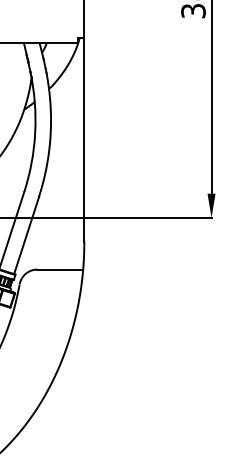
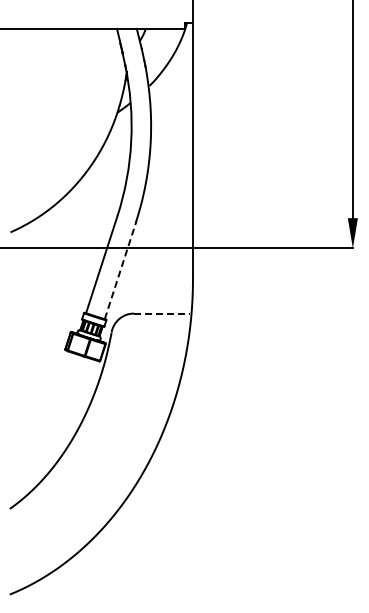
line: (26, 235) -> (120, 270), solid -> dashed
line: (59, 269) -> (161, 313), solid -> dashed

